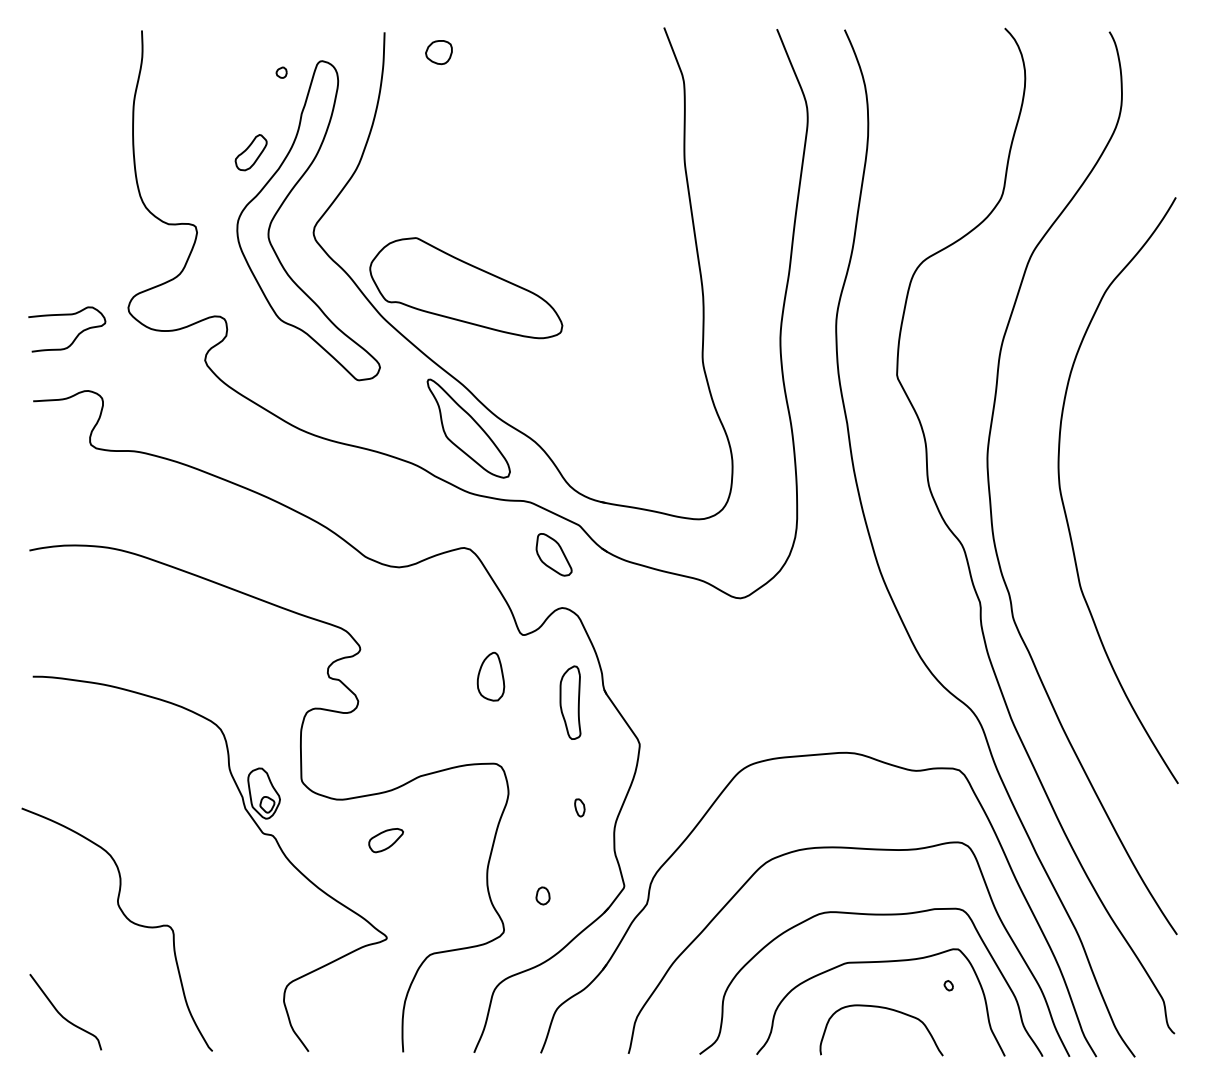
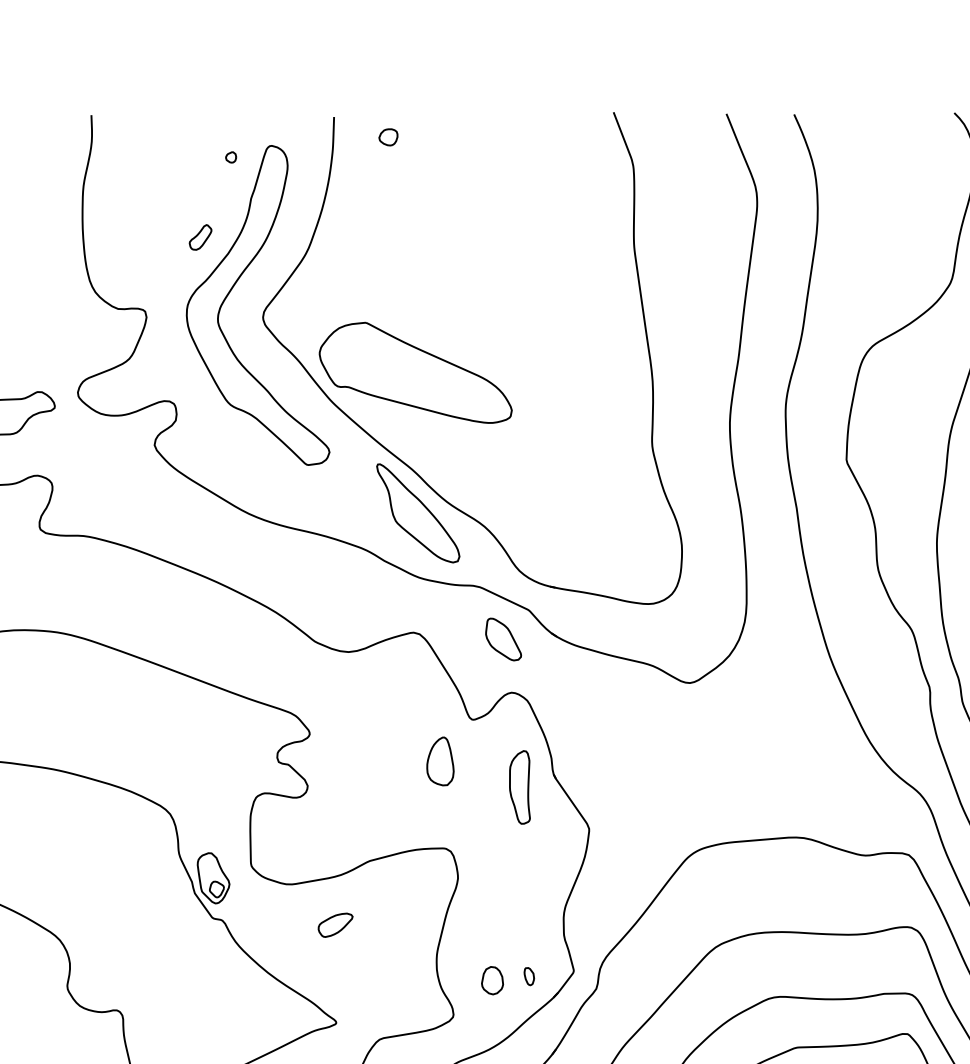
part: (438, 52) -> (387, 137), size x0.7
part: (250, 152) -> (199, 237), size x0.7
part: (579, 807) -> (528, 976), moved
part: (542, 895) -> (491, 980), size x1.6

